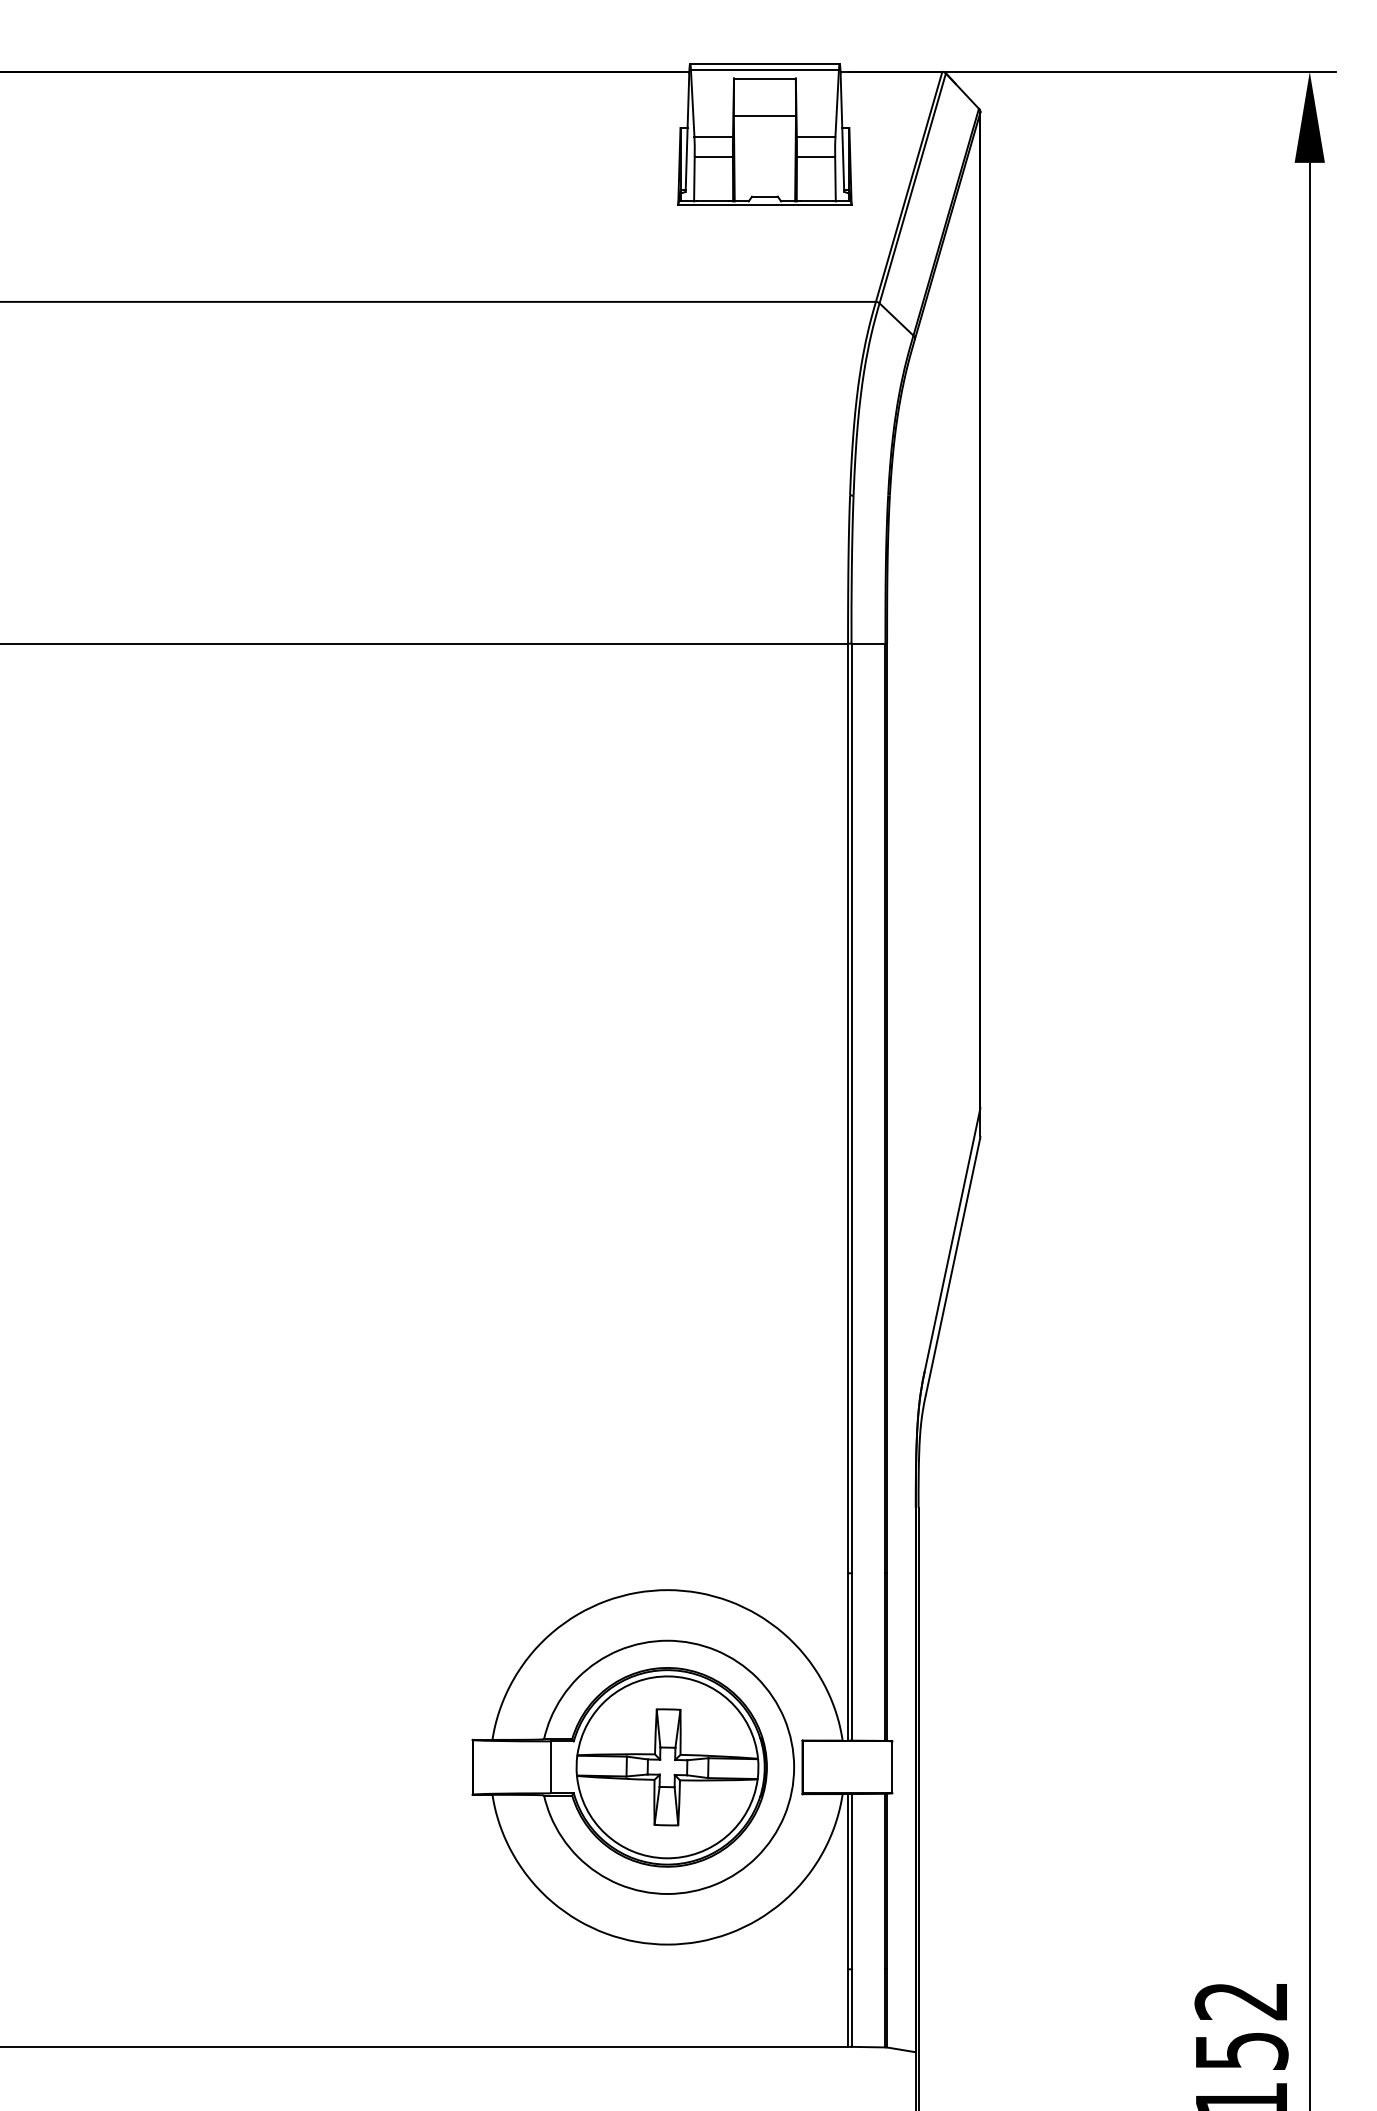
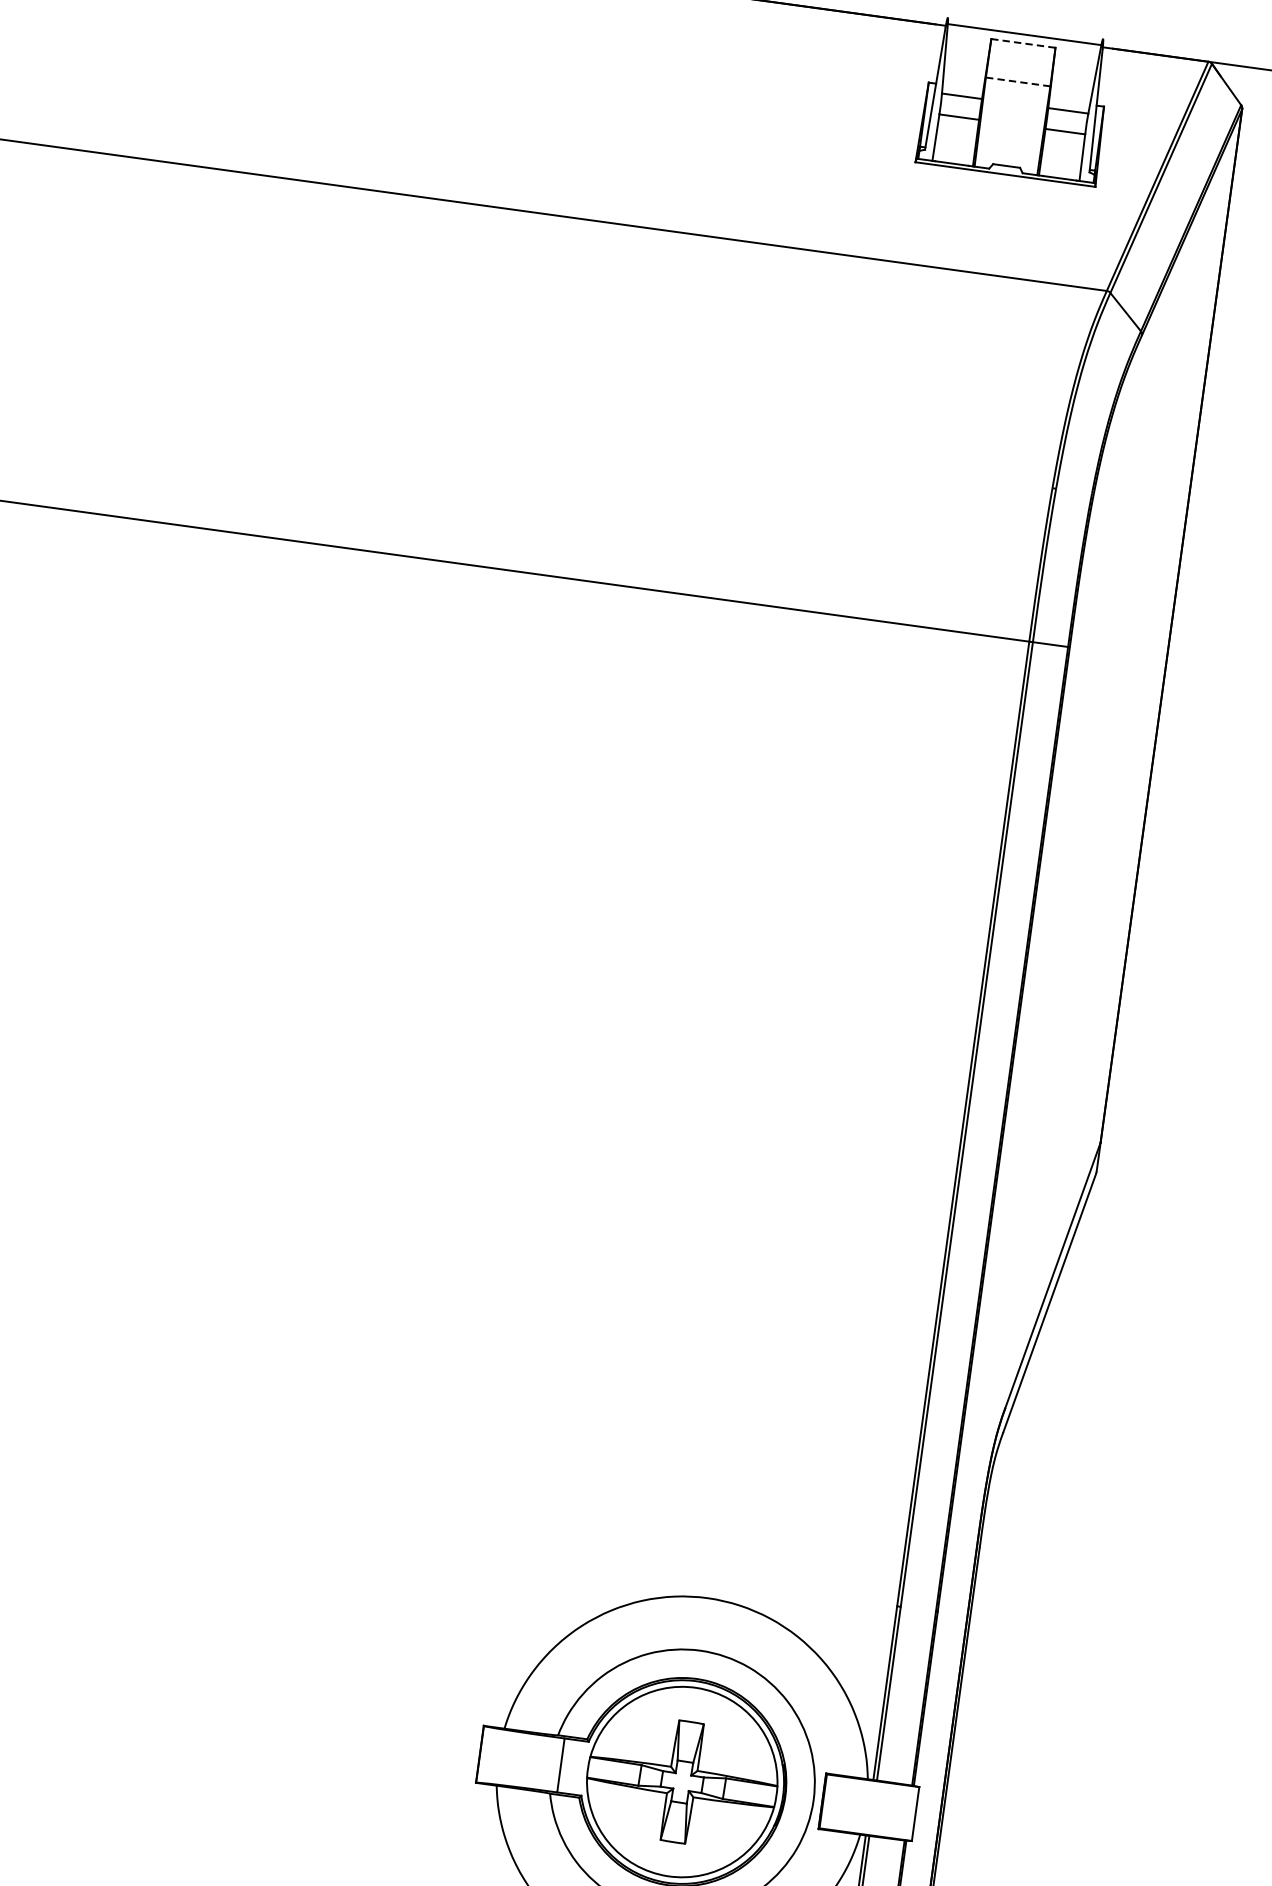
line: (764, 63) -> (1025, 27), removed
line: (764, 78) -> (1022, 43), solid -> dashed
line: (764, 115) -> (1017, 81), solid -> dashed

